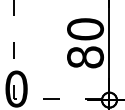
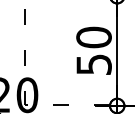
text: (84, 57) -> (93, 64), 80 -> 50

